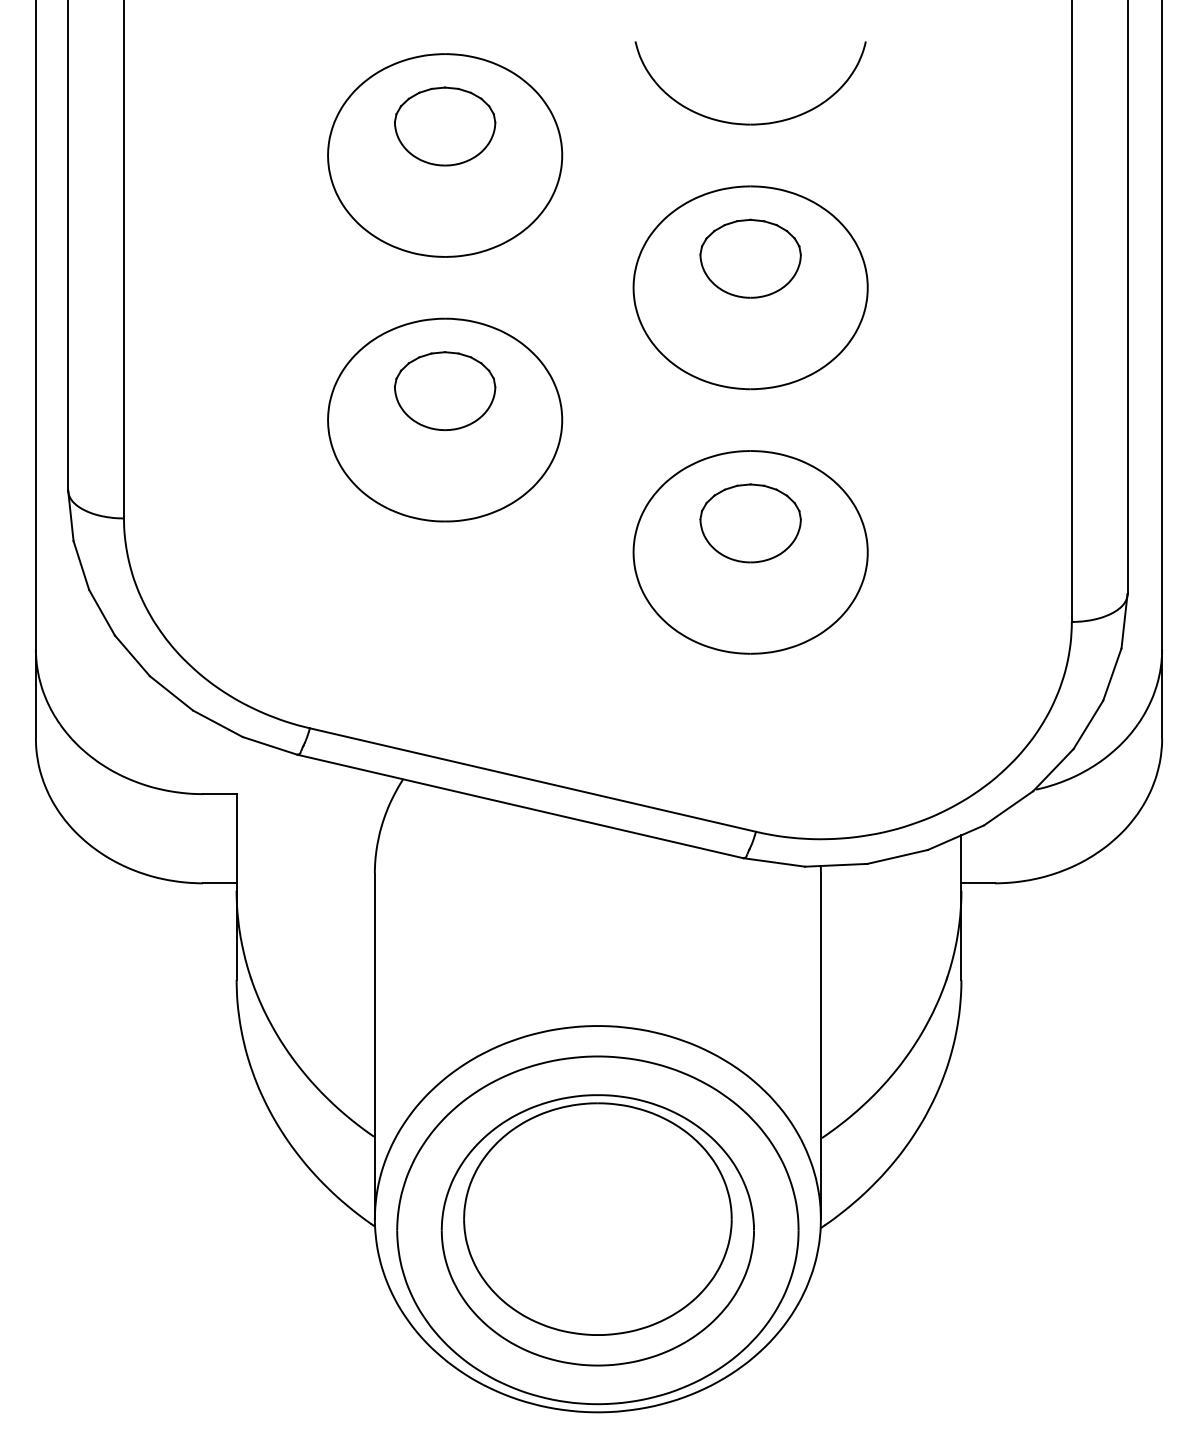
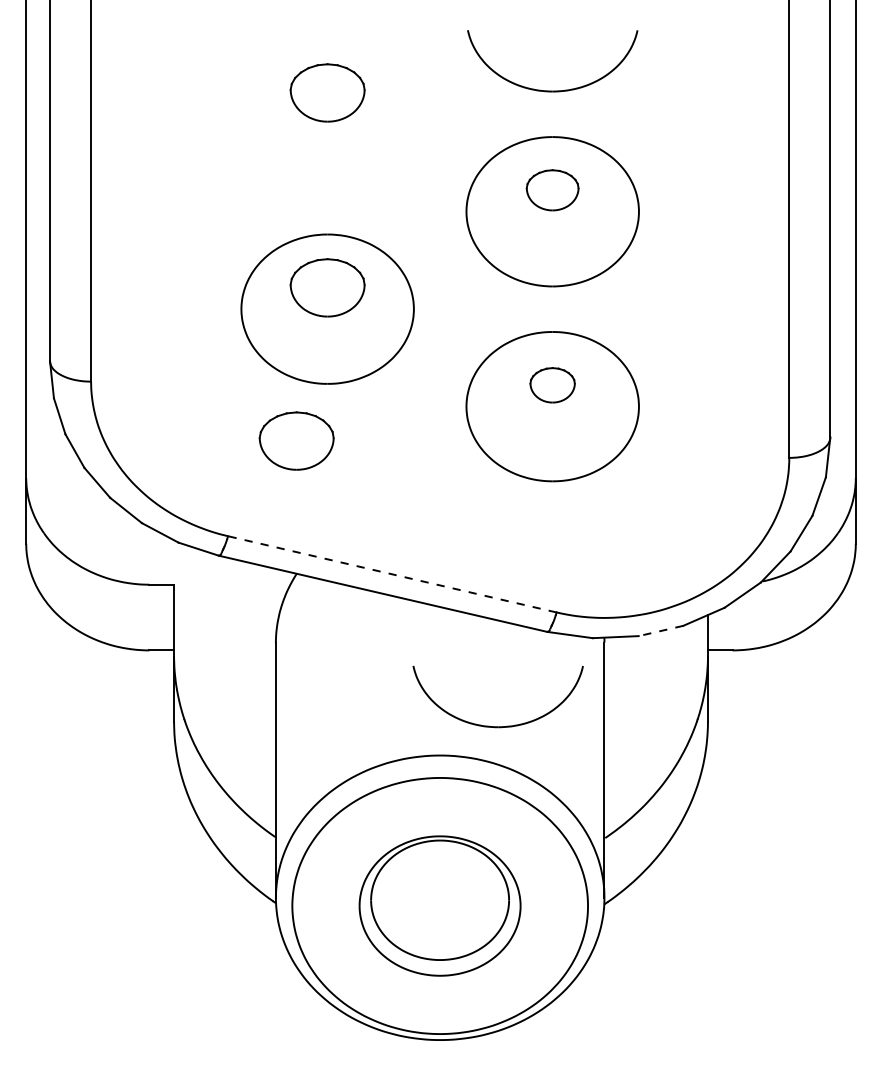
part: (445, 155) -> (327, 114), removed
part: (750, 258) -> (552, 190), size x0.7
part: (750, 523) -> (552, 385), size x0.6
part: (403, 598) -> (296, 440), added
line: (532, 780) -> (392, 574), solid -> dashed
line: (897, 857) -> (660, 631), solid -> dashed
part: (676, 986) -> (498, 726), added
part: (597, 1230) -> (439, 906), size x0.7

